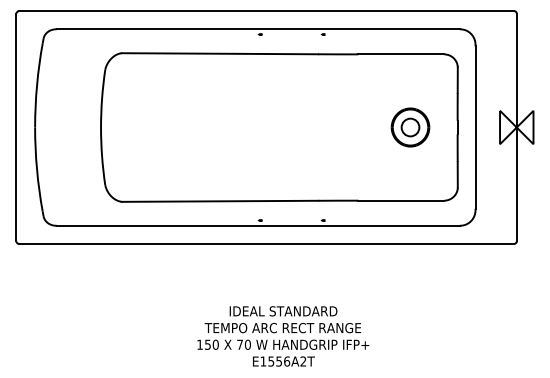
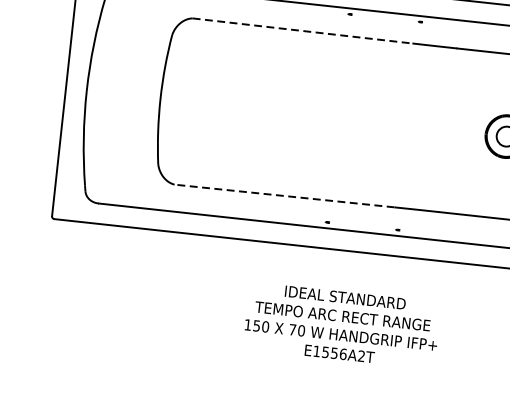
line: (220, 53) -> (303, 30), solid -> dashed
line: (219, 201) -> (284, 196), solid -> dashed
text: (283, 336) -> (342, 325), moved

